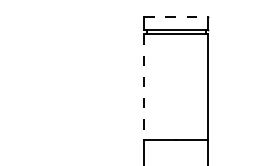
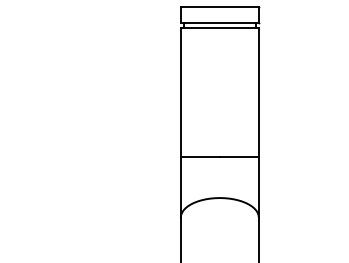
line: (175, 16) -> (219, 6), dashed -> solid
line: (143, 87) -> (180, 92), dashed -> solid

